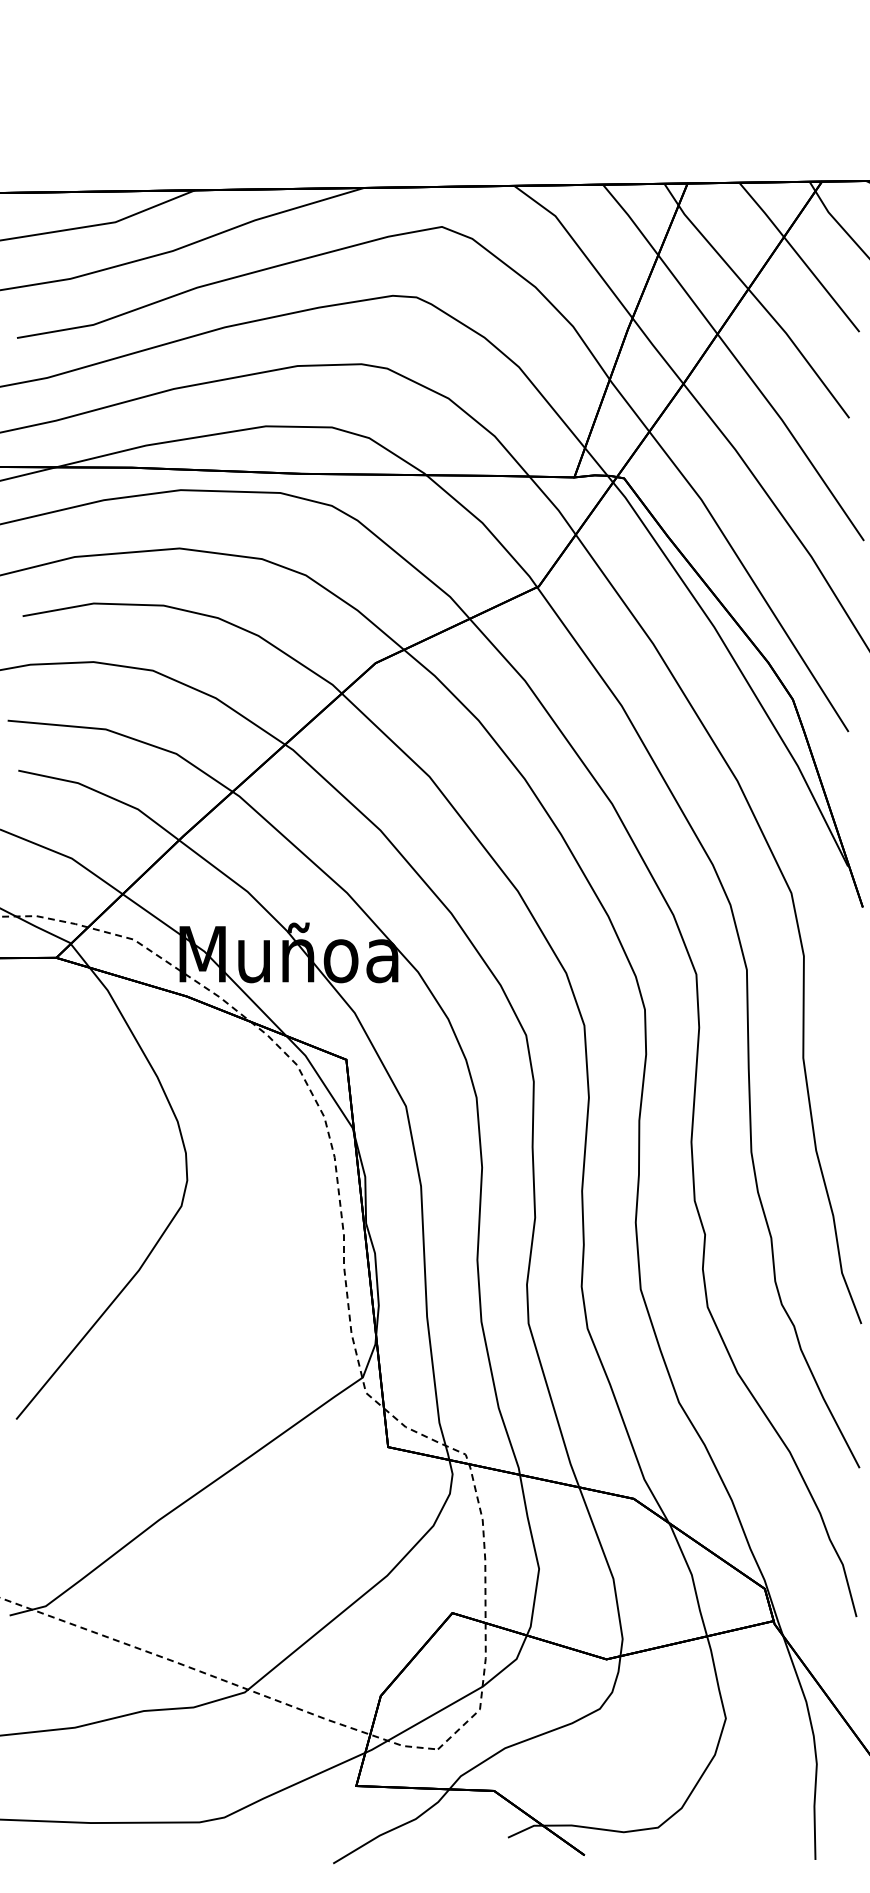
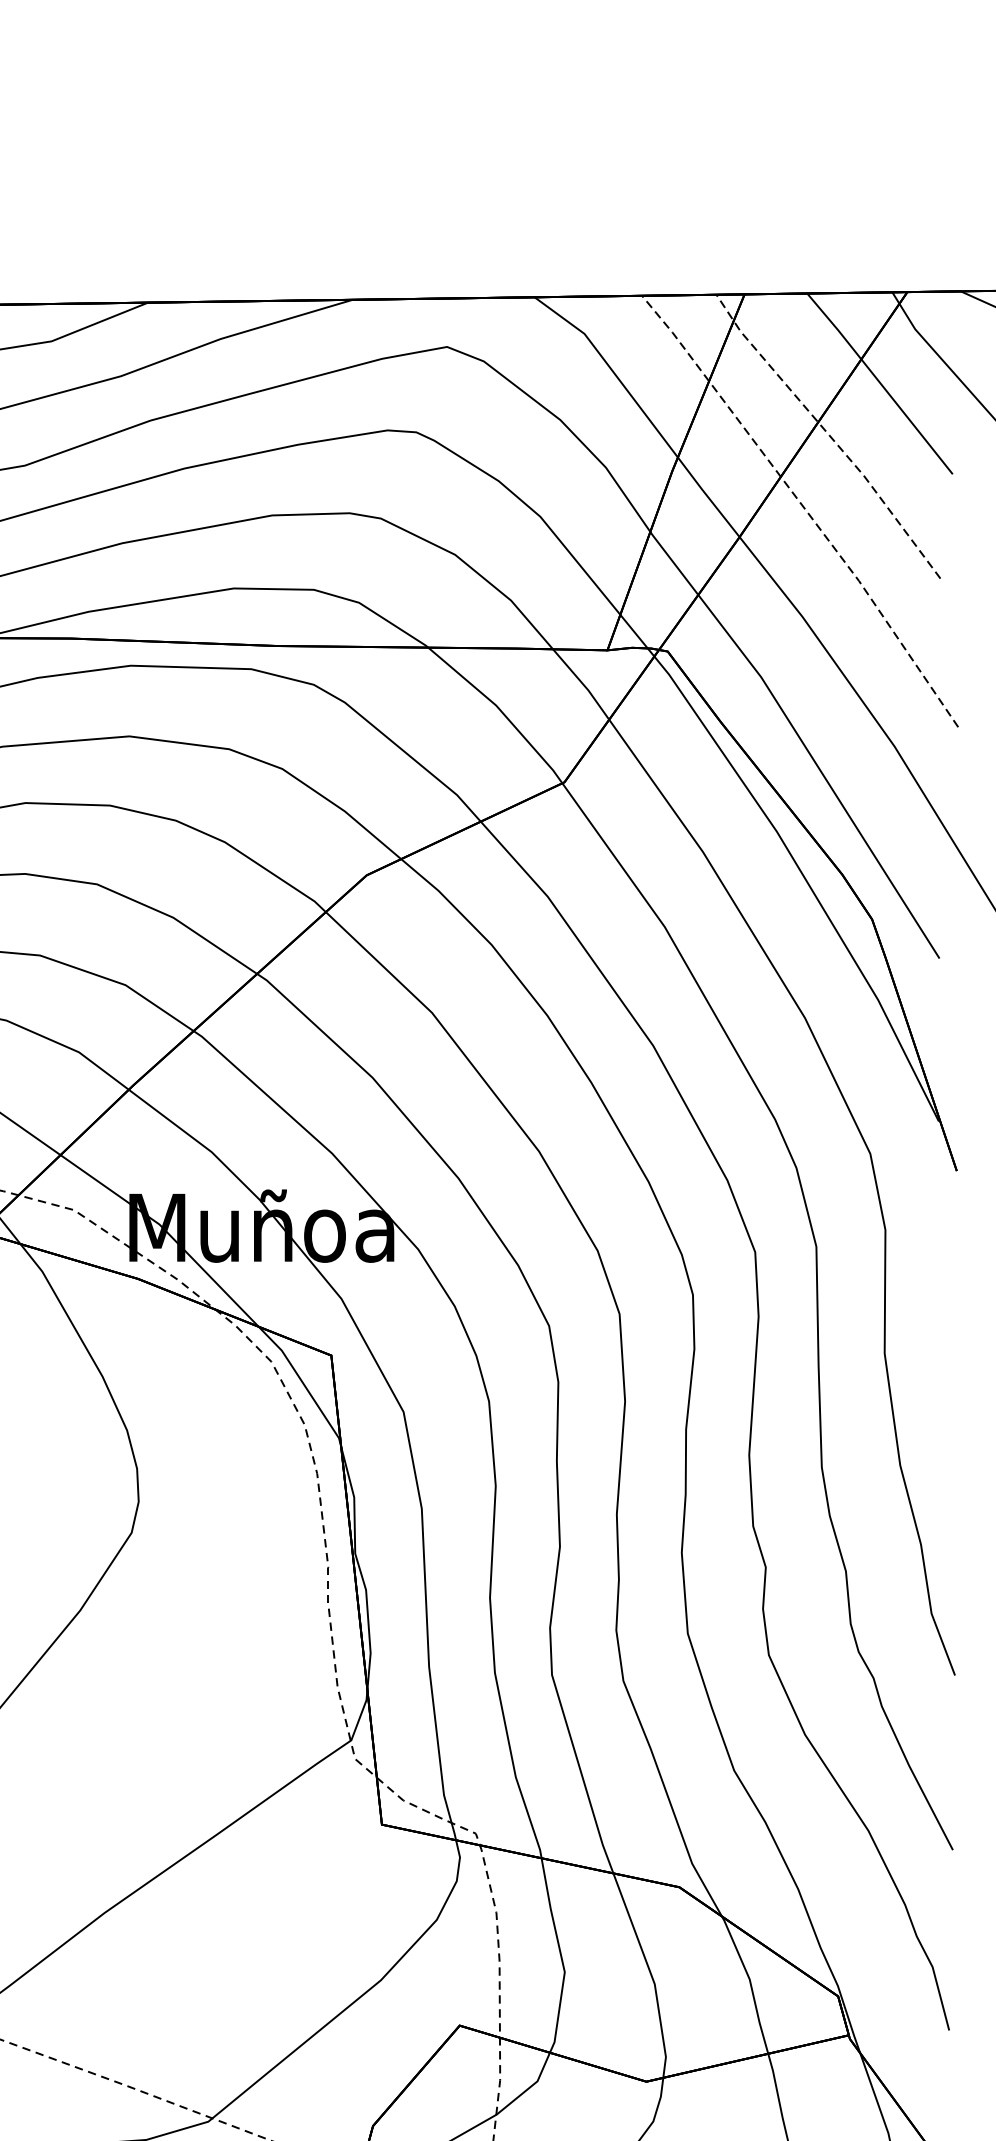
line: (757, 299) -> (829, 434), solid -> dashed
line: (737, 360) -> (805, 508), solid -> dashed

